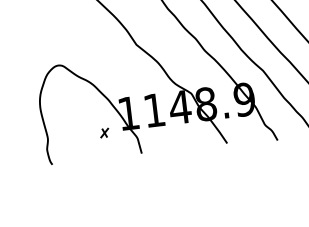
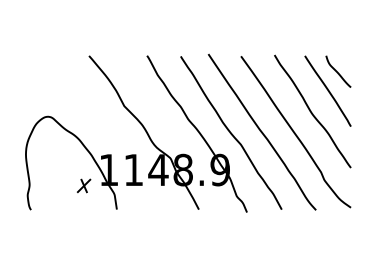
part: (104, 132) -> (83, 185), size x1.67

